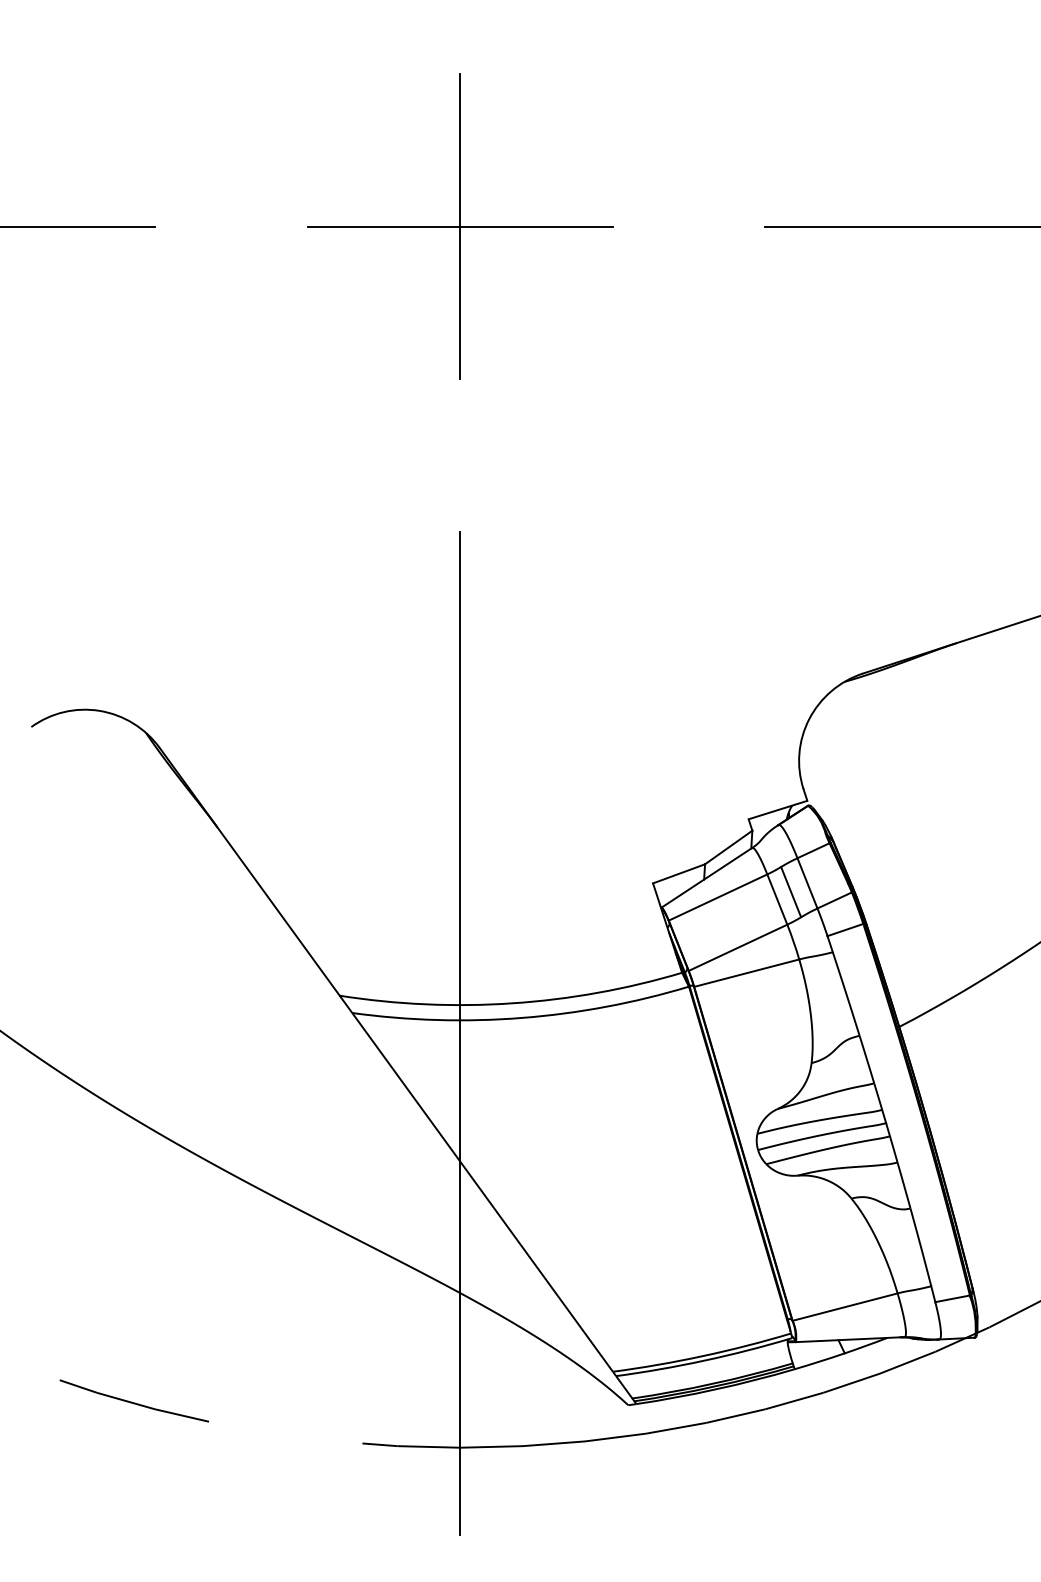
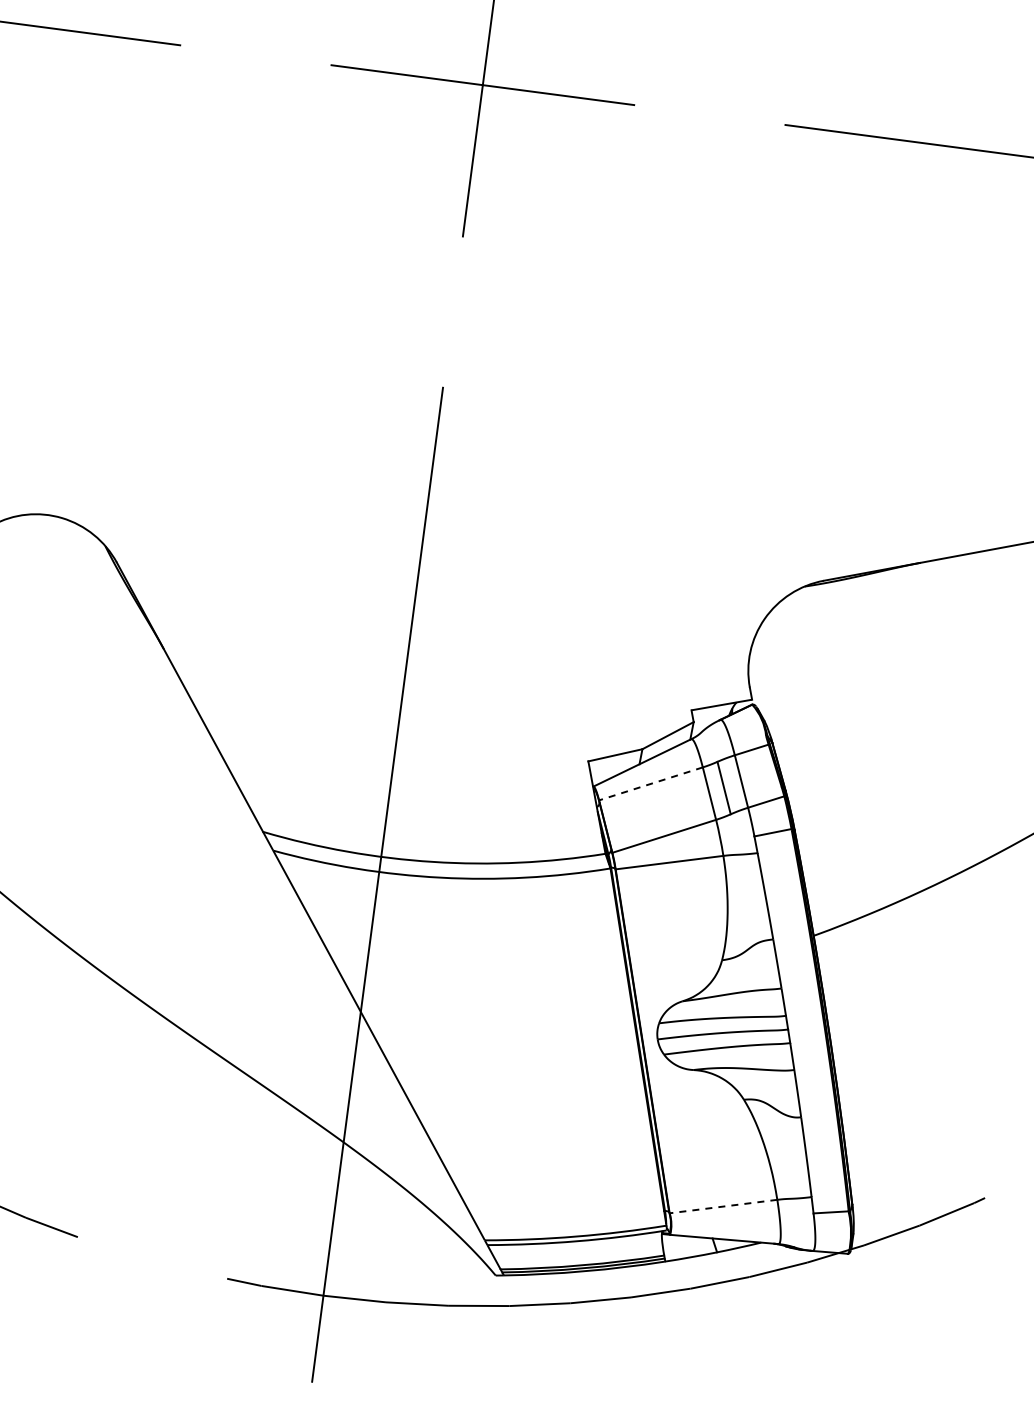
line: (717, 897) -> (650, 783), solid -> dashed
line: (844, 1307) -> (722, 1206), solid -> dashed

